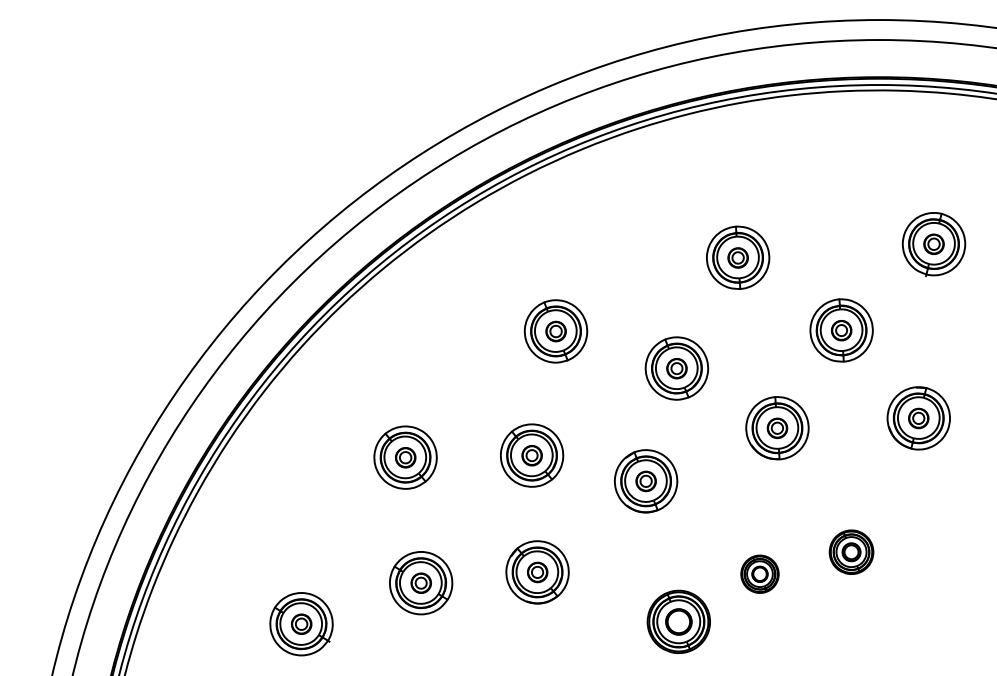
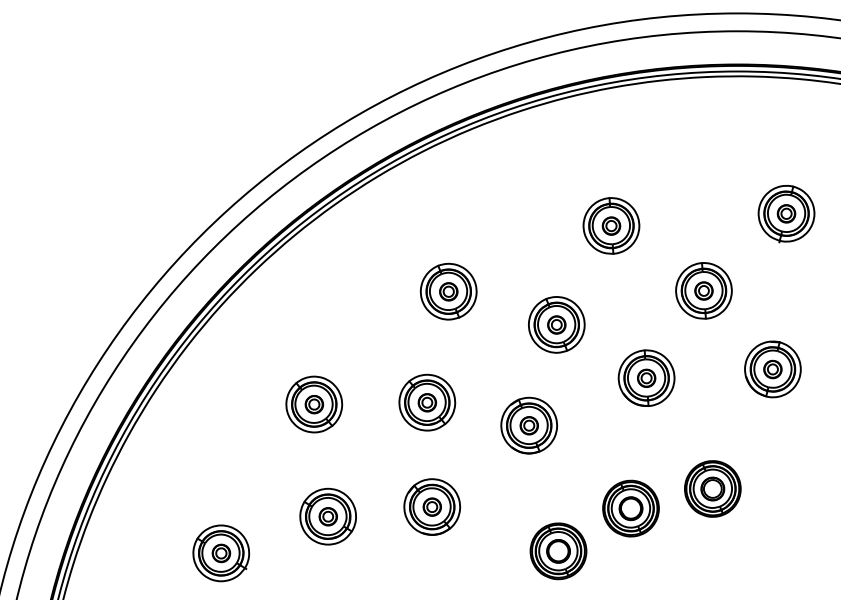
part: (851, 552) -> (712, 489), size x1.43
part: (759, 574) -> (630, 508), size x1.67

